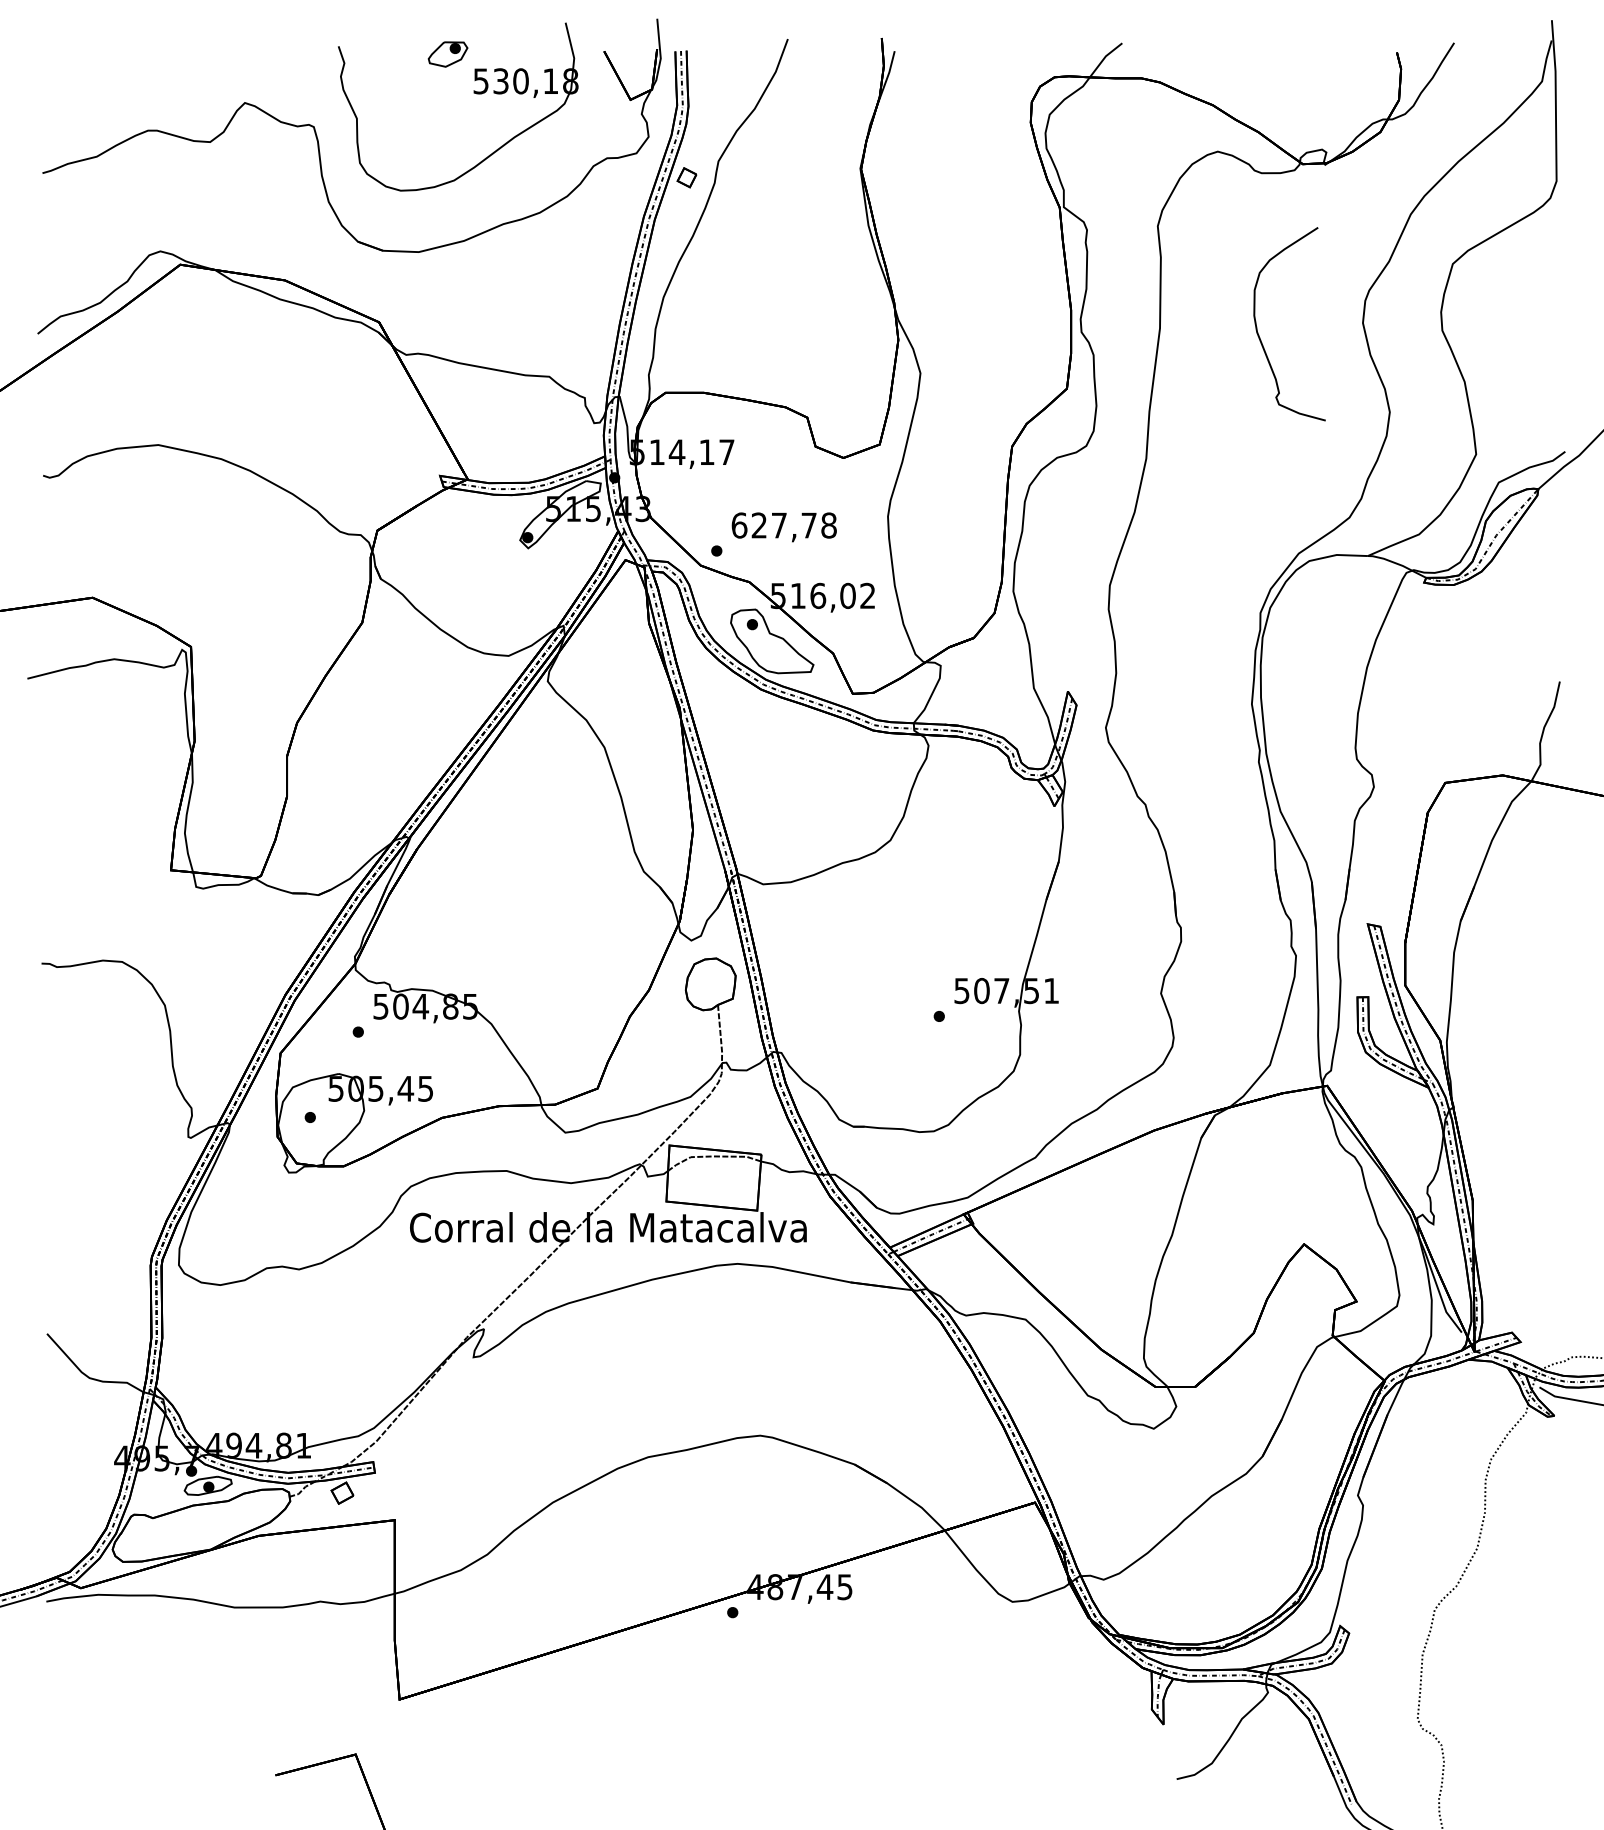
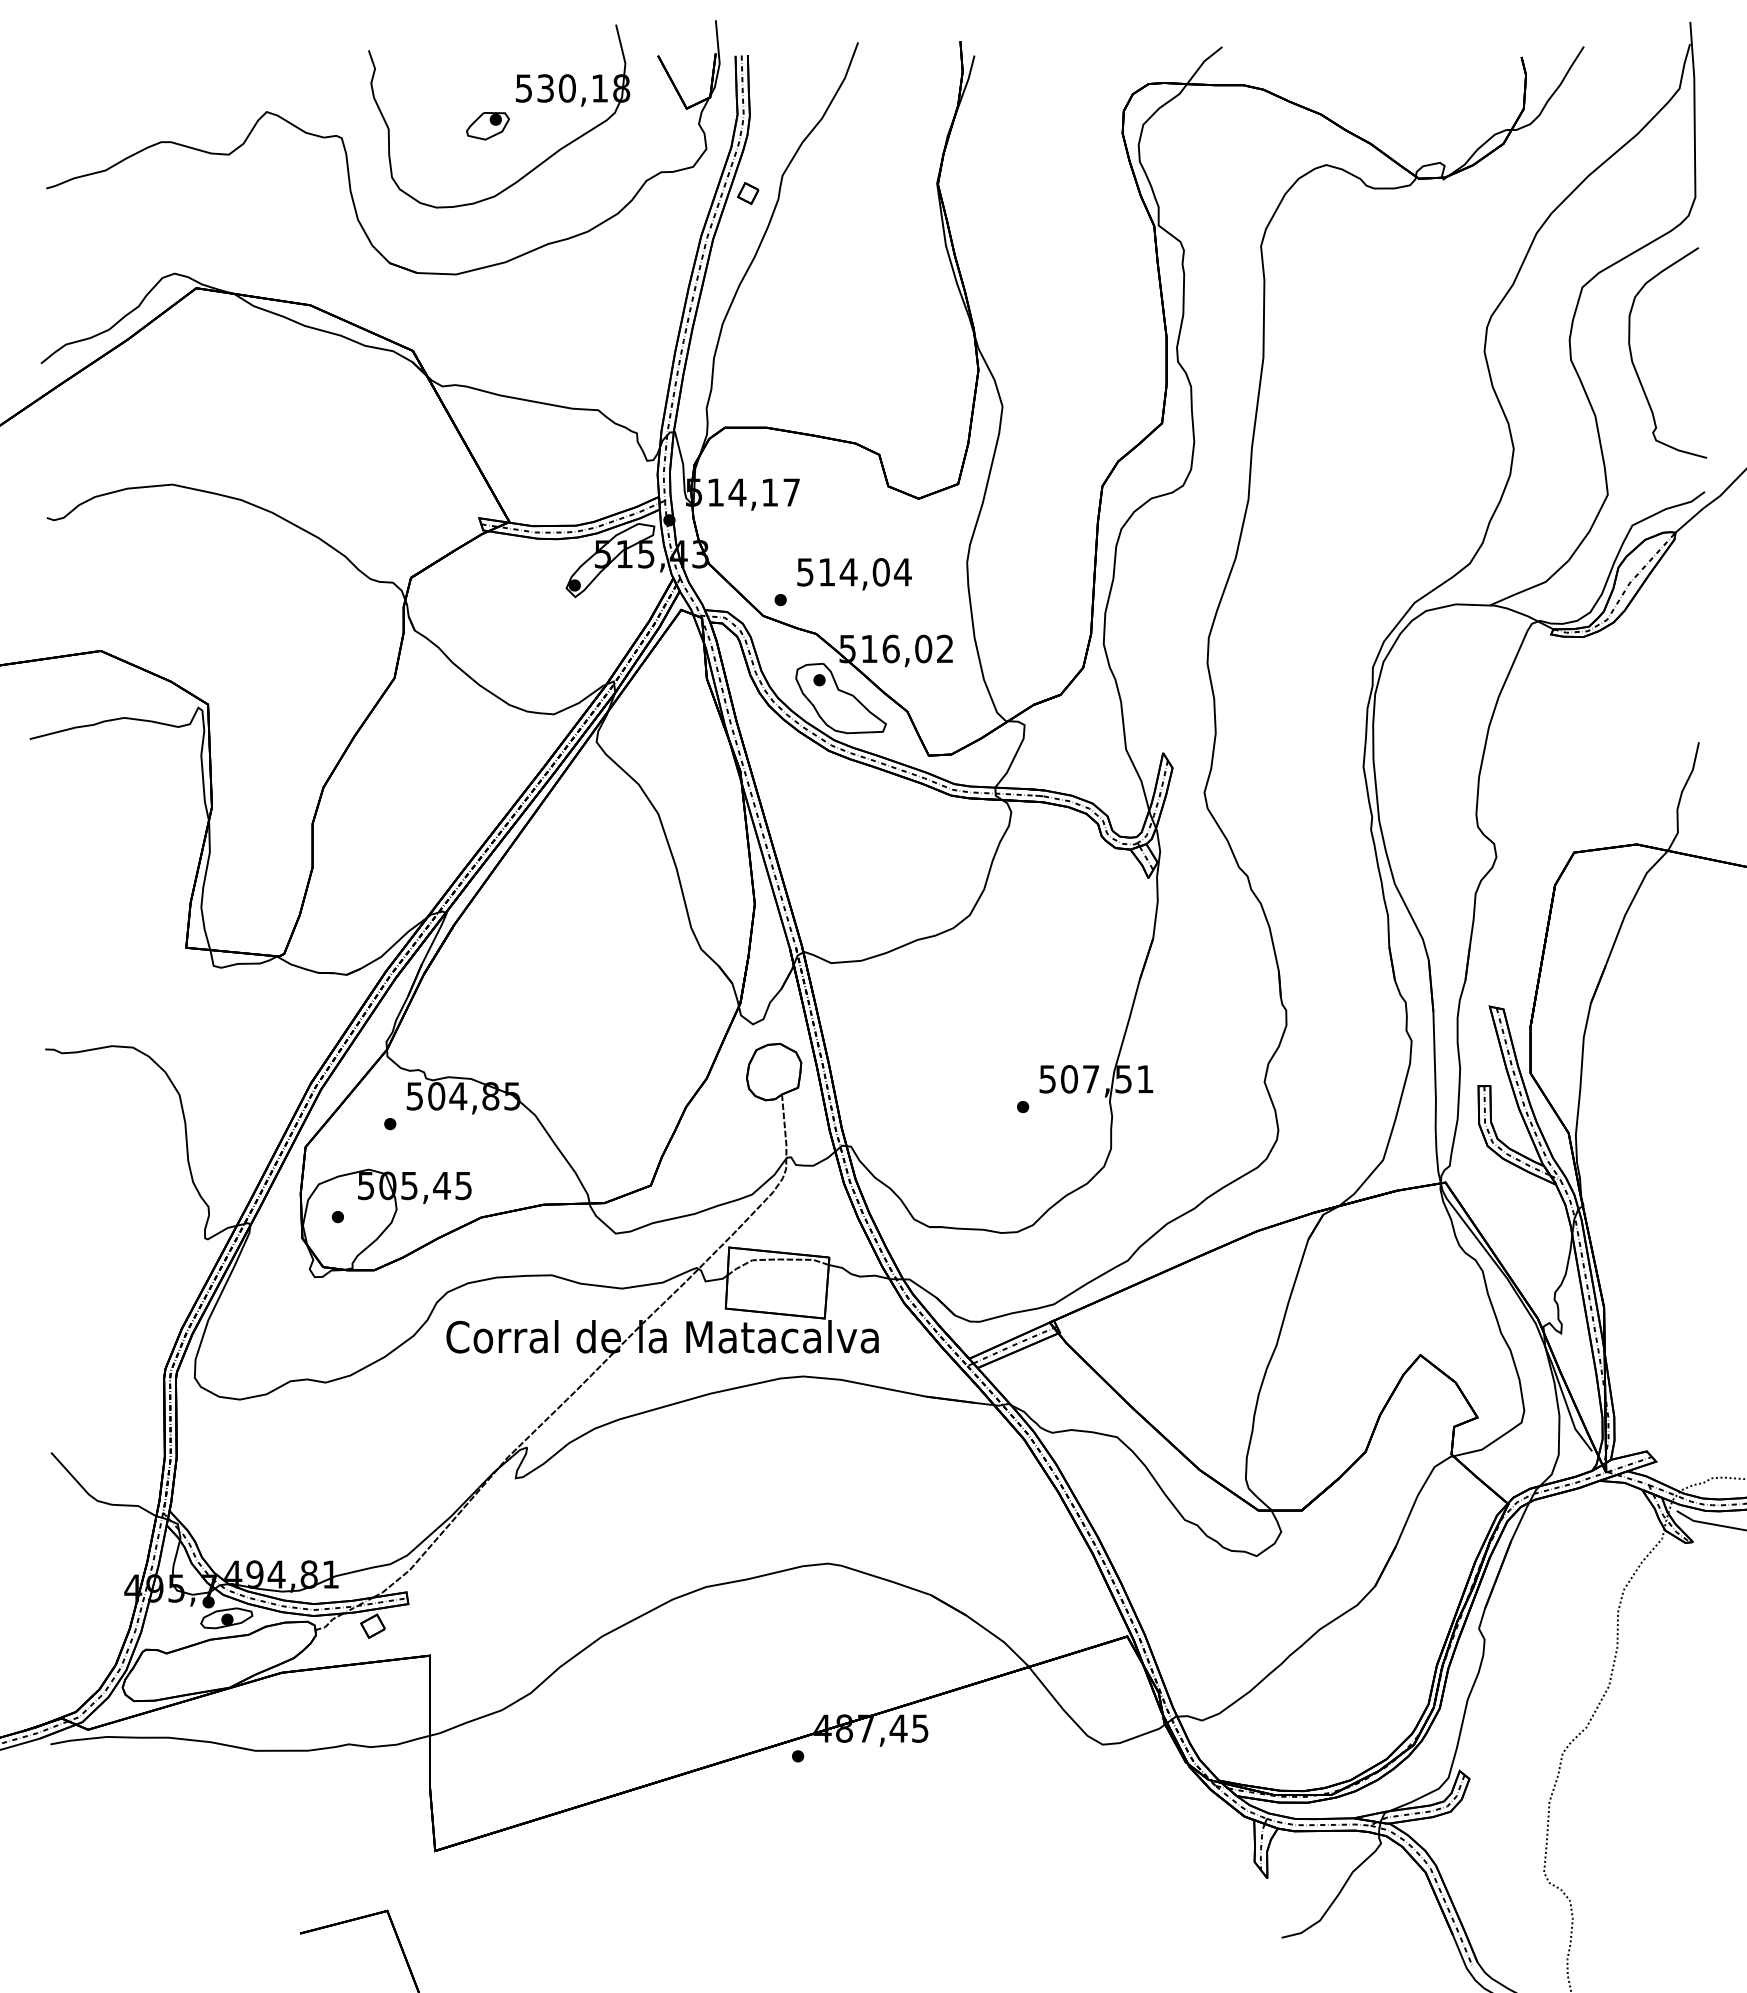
part: (447, 54) -> (487, 126), moved
curve: (1260, 336) -> (1635, 366), moved
text: (784, 525) -> (854, 572), 627,78 -> 514,04

